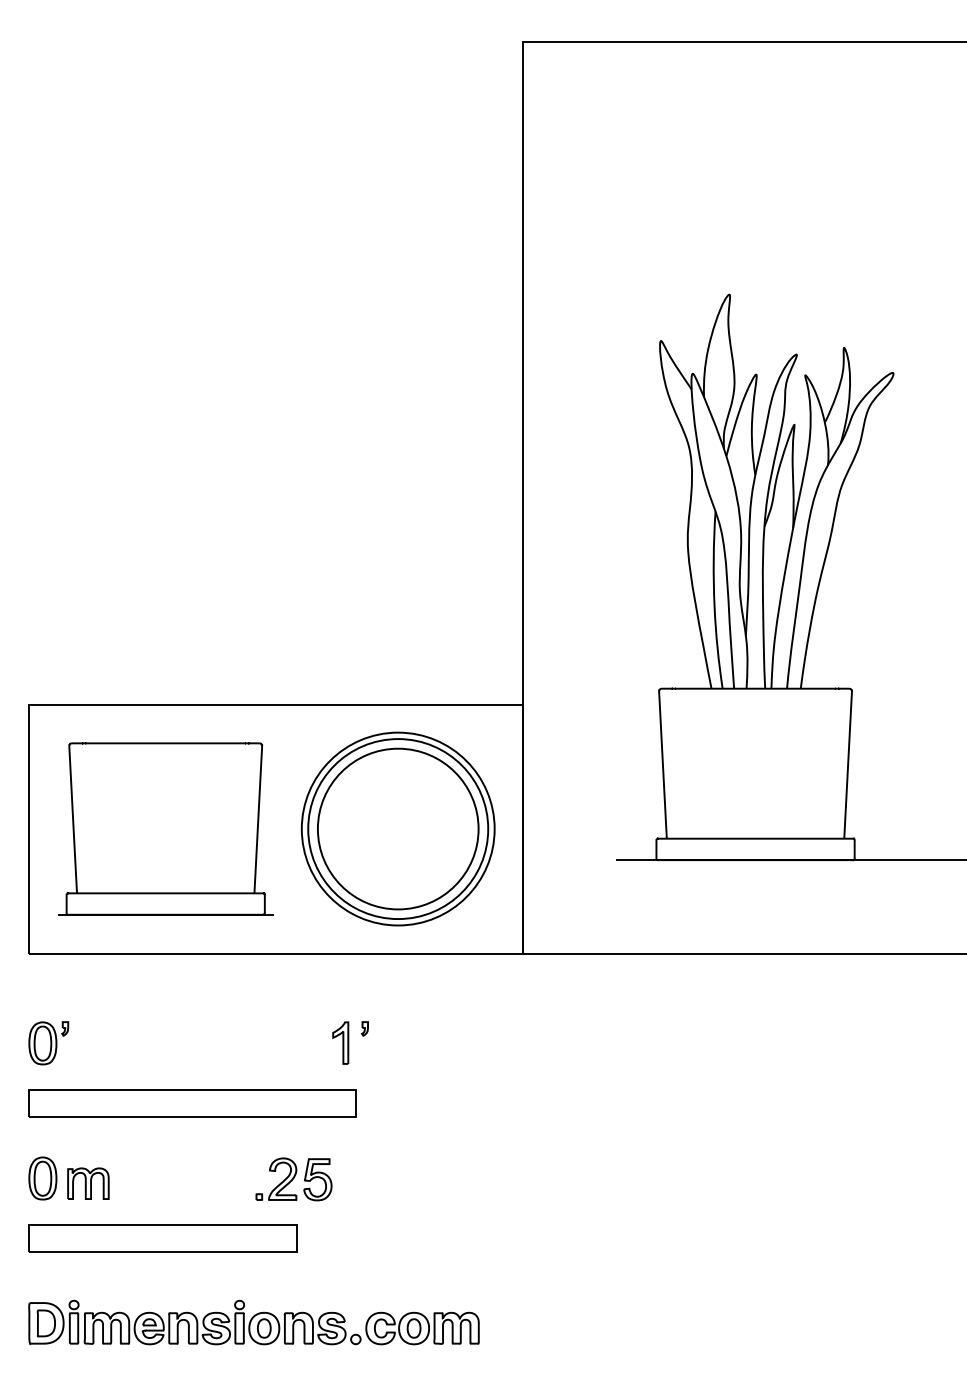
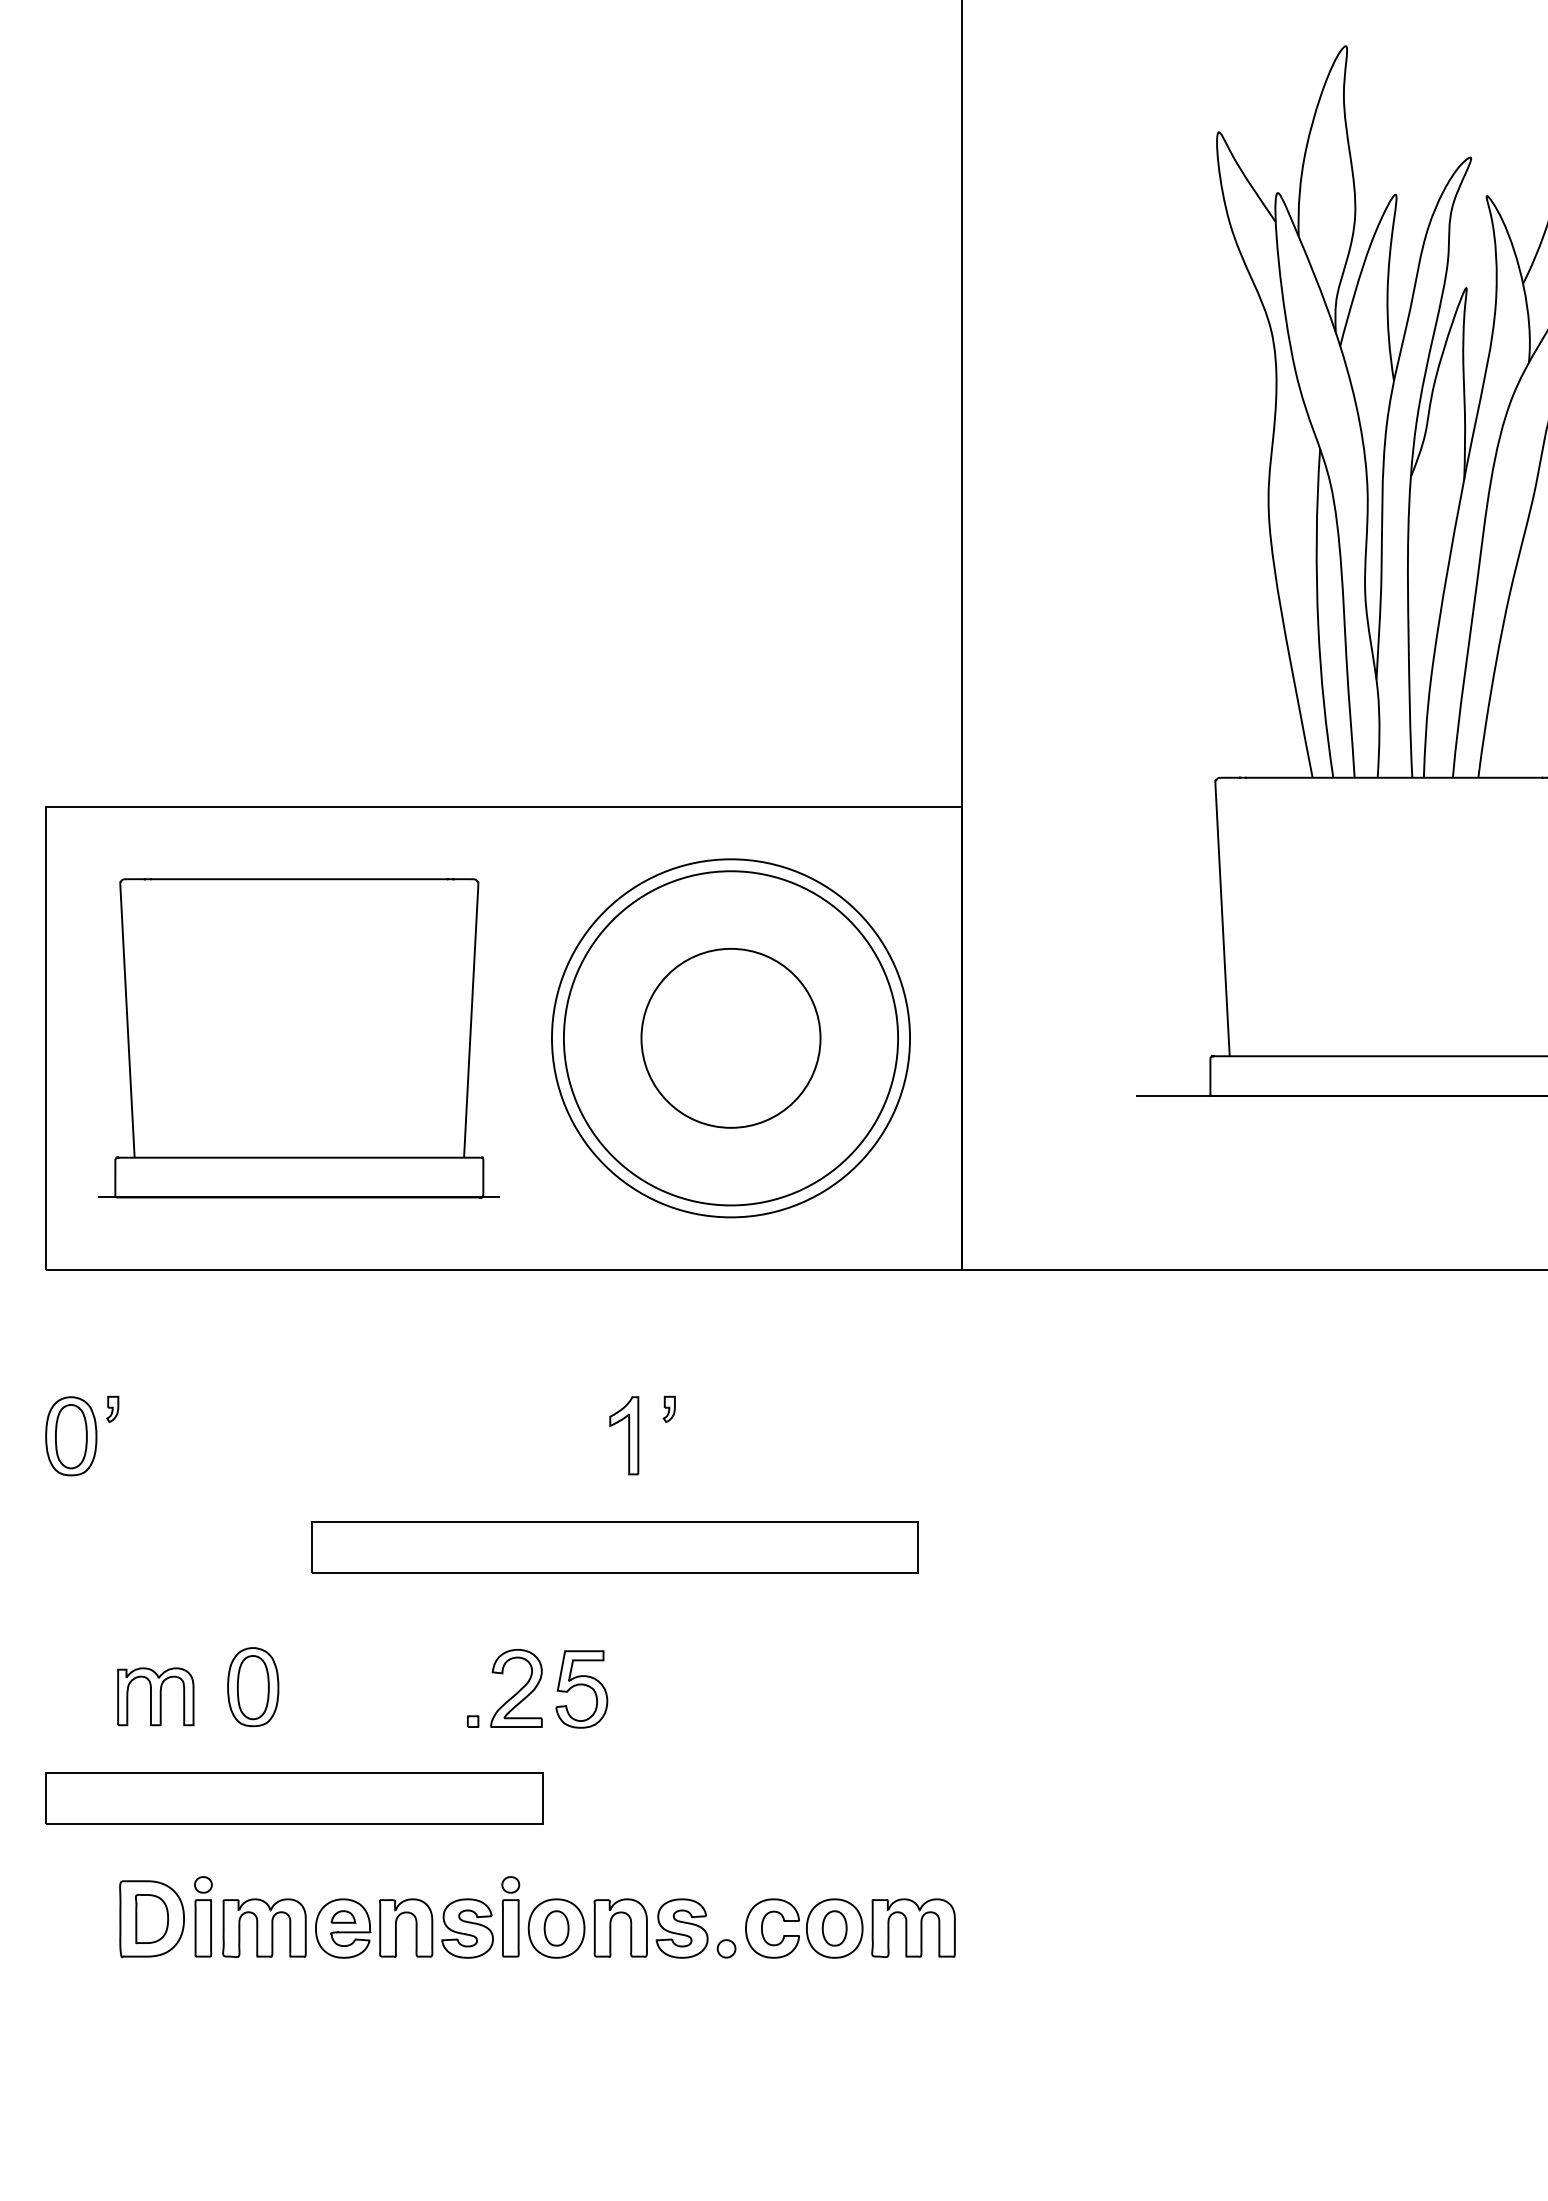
circle: (397, 828) -> (729, 1037), size x0.6
part: (192, 1103) -> (614, 1547), moved
part: (42, 1178) -> (252, 1687), moved
part: (253, 1322) -> (536, 1917), moved

